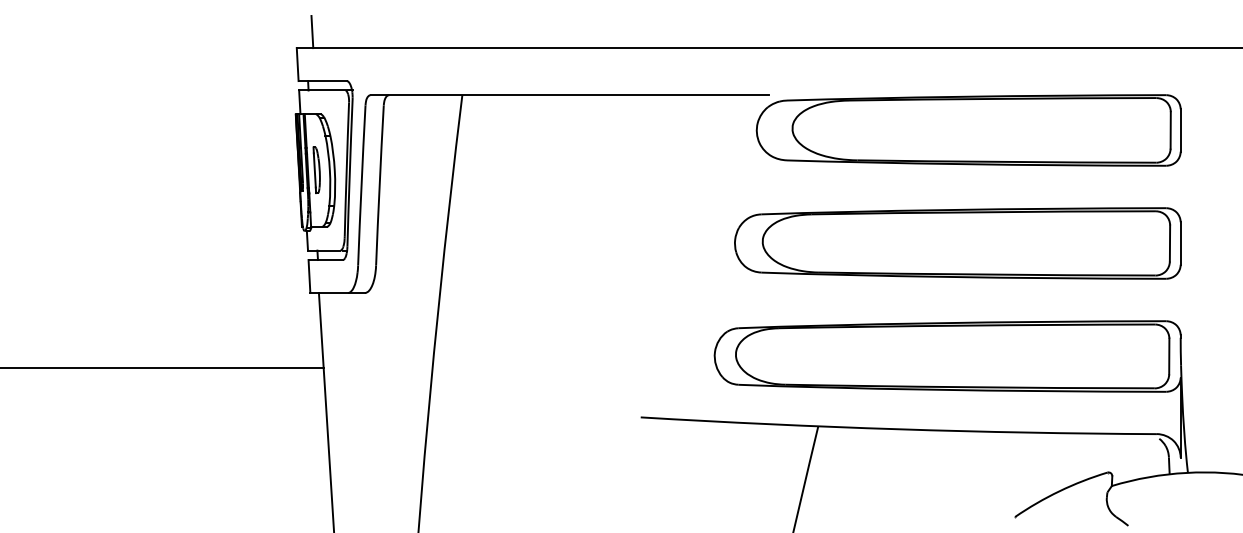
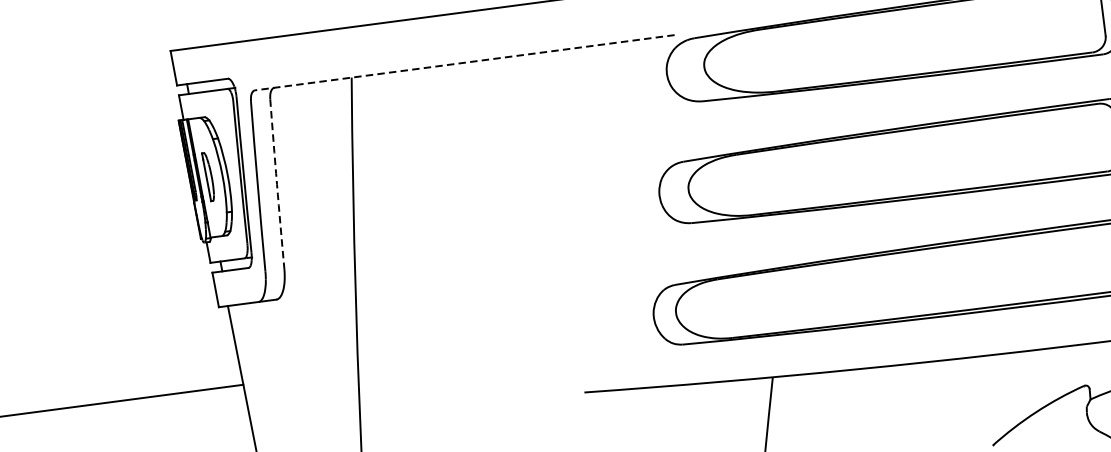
line: (312, 32) -> (184, 32), removed
line: (569, 95) -> (464, 63), solid -> dashed
arc: (379, 185) -> (276, 184), solid -> dashed

